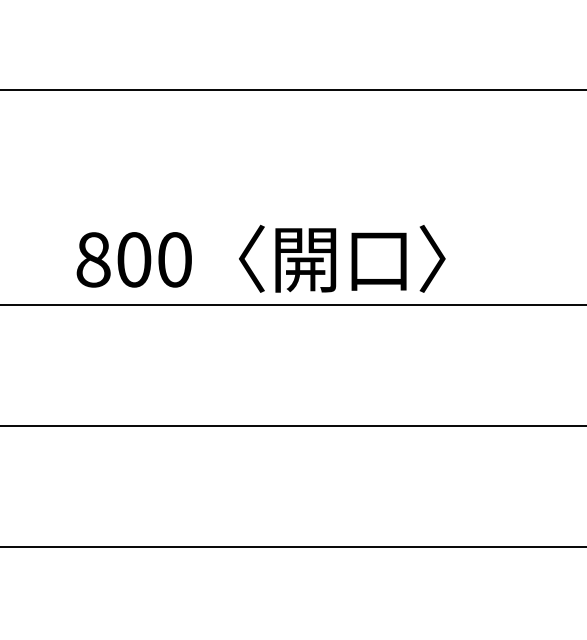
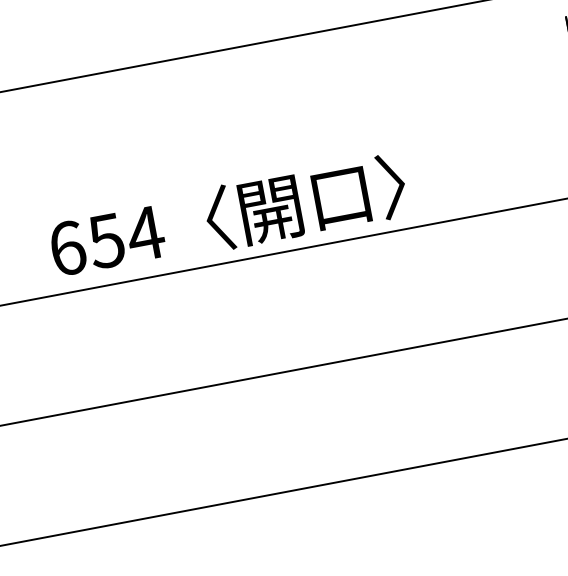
text: (134, 259) -> (106, 240), 800 -> 654

